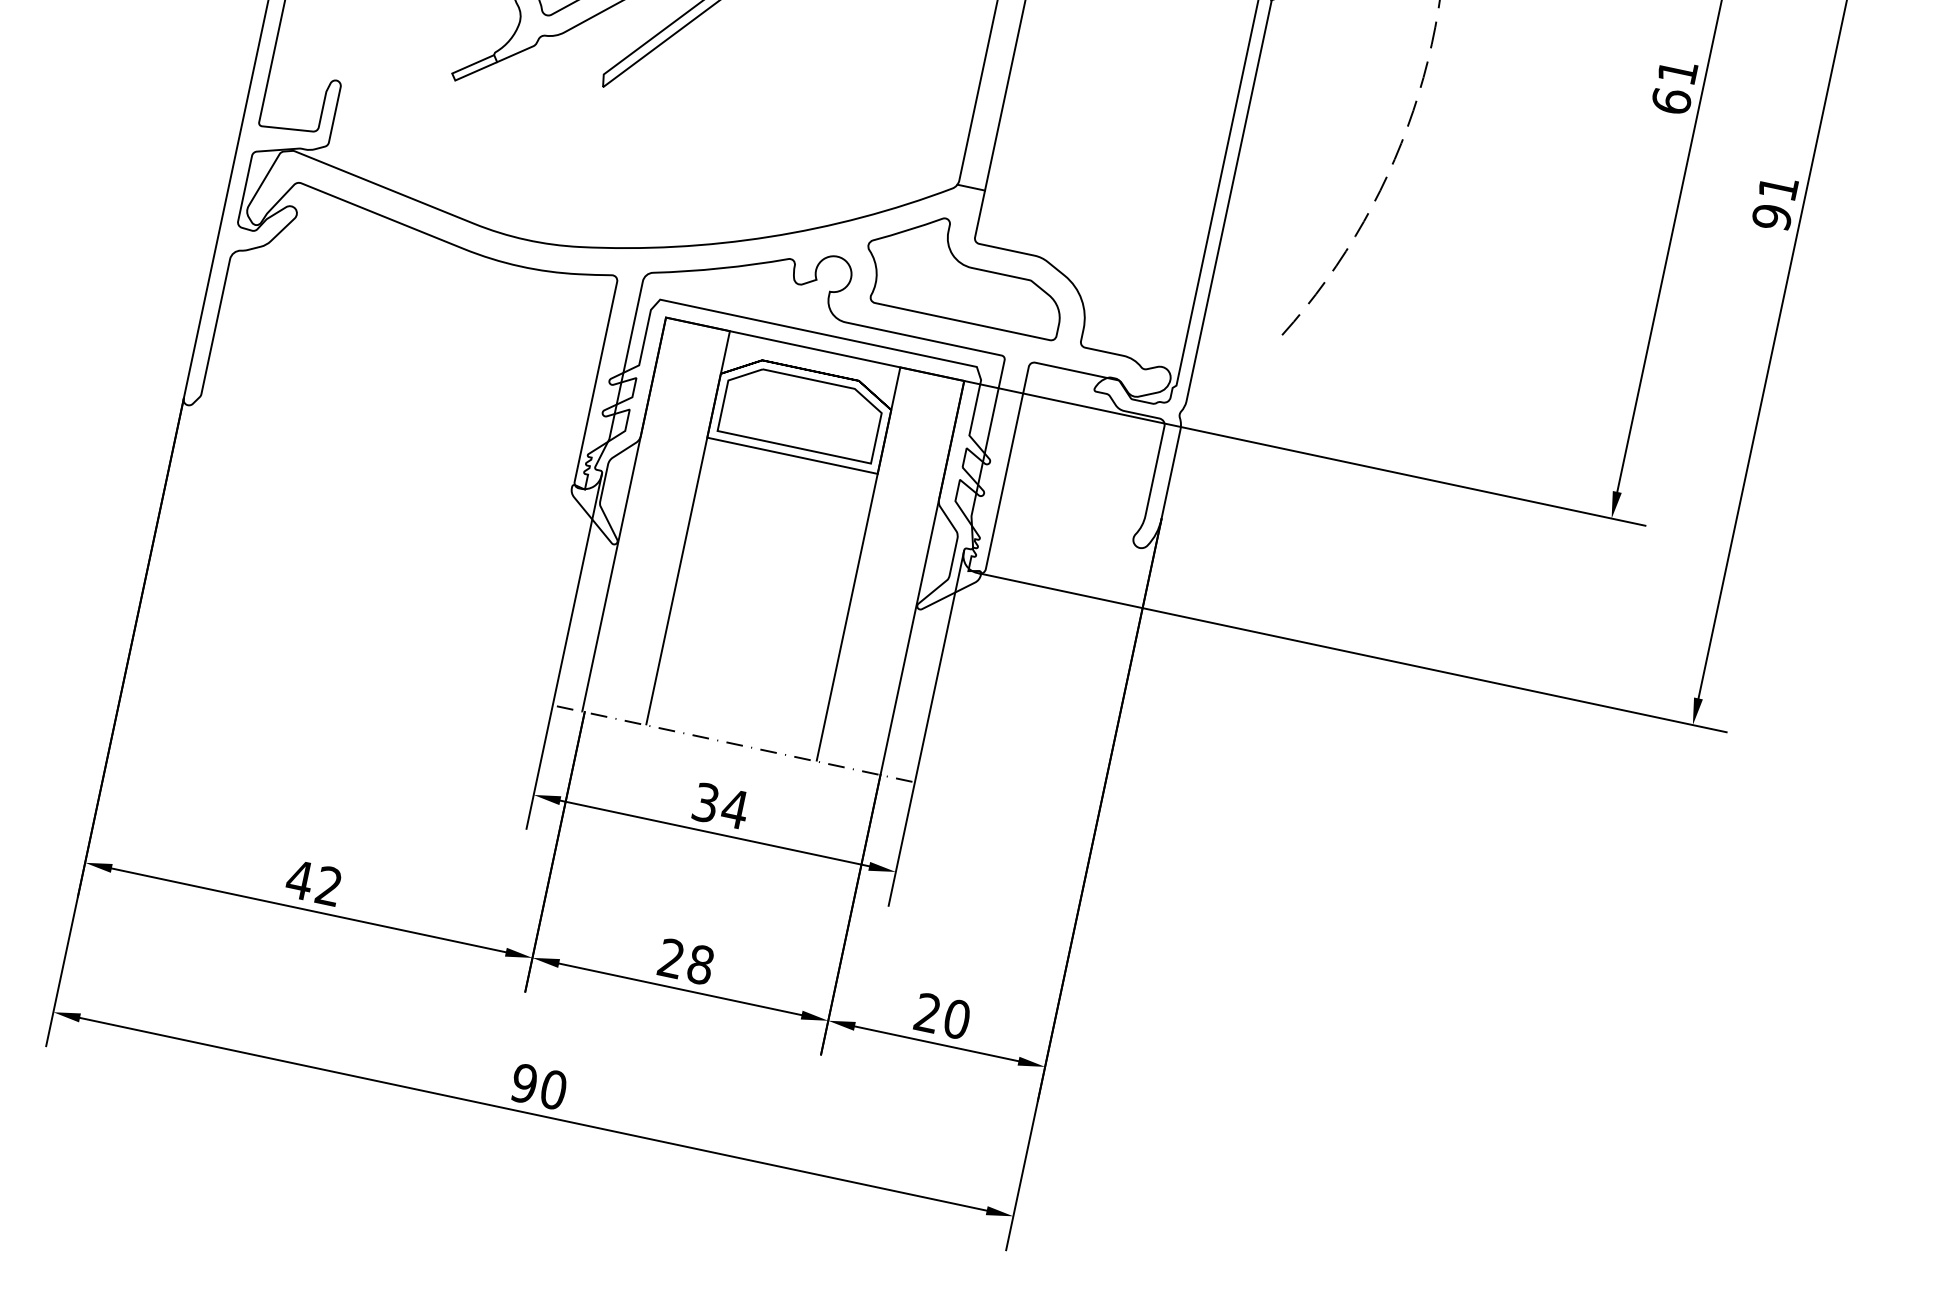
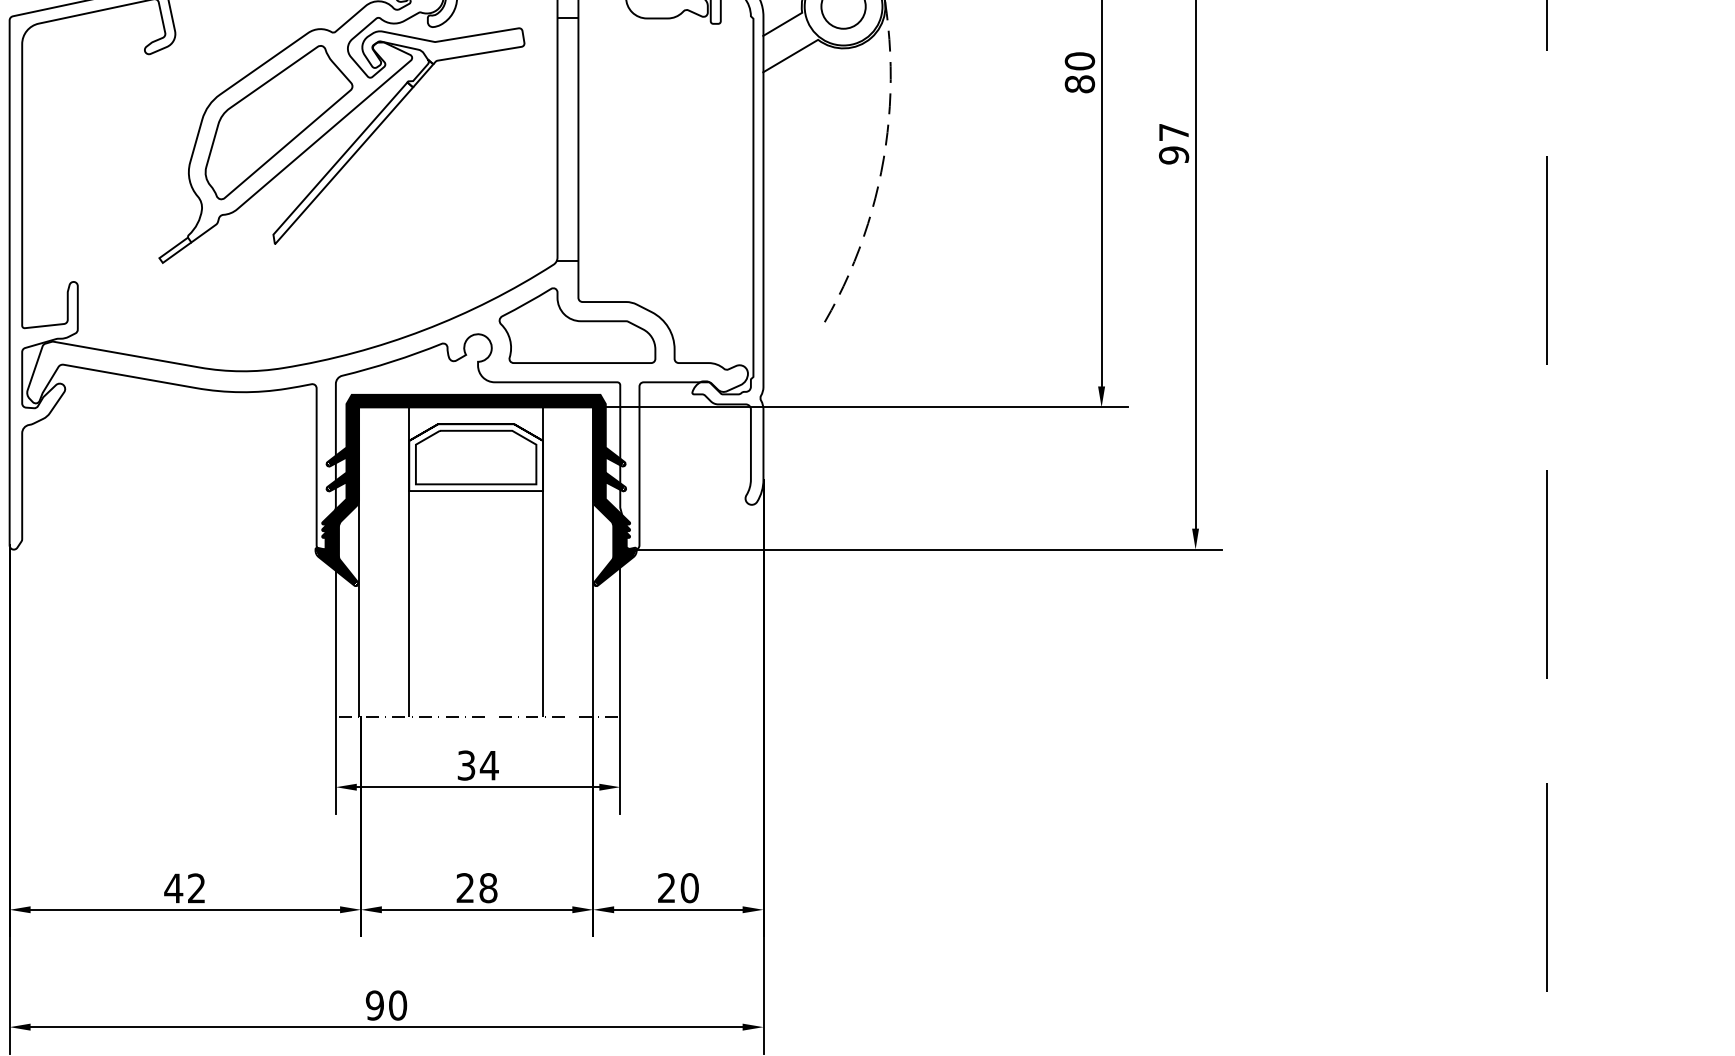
text: (1674, 86) -> (1079, 72), 61 -> 80
text: (1777, 187) -> (1173, 132), 91 -> 97
fill: (791, 454) -> (475, 490), added

